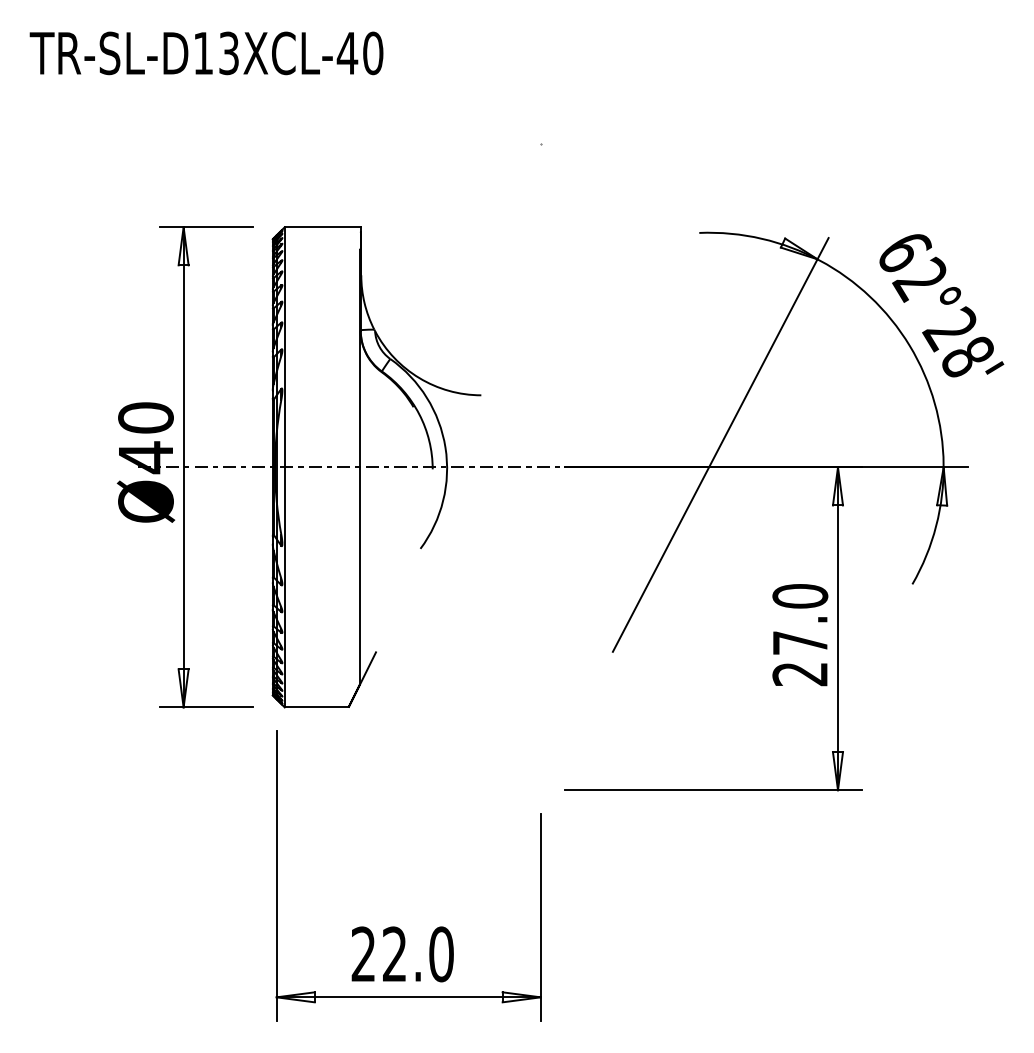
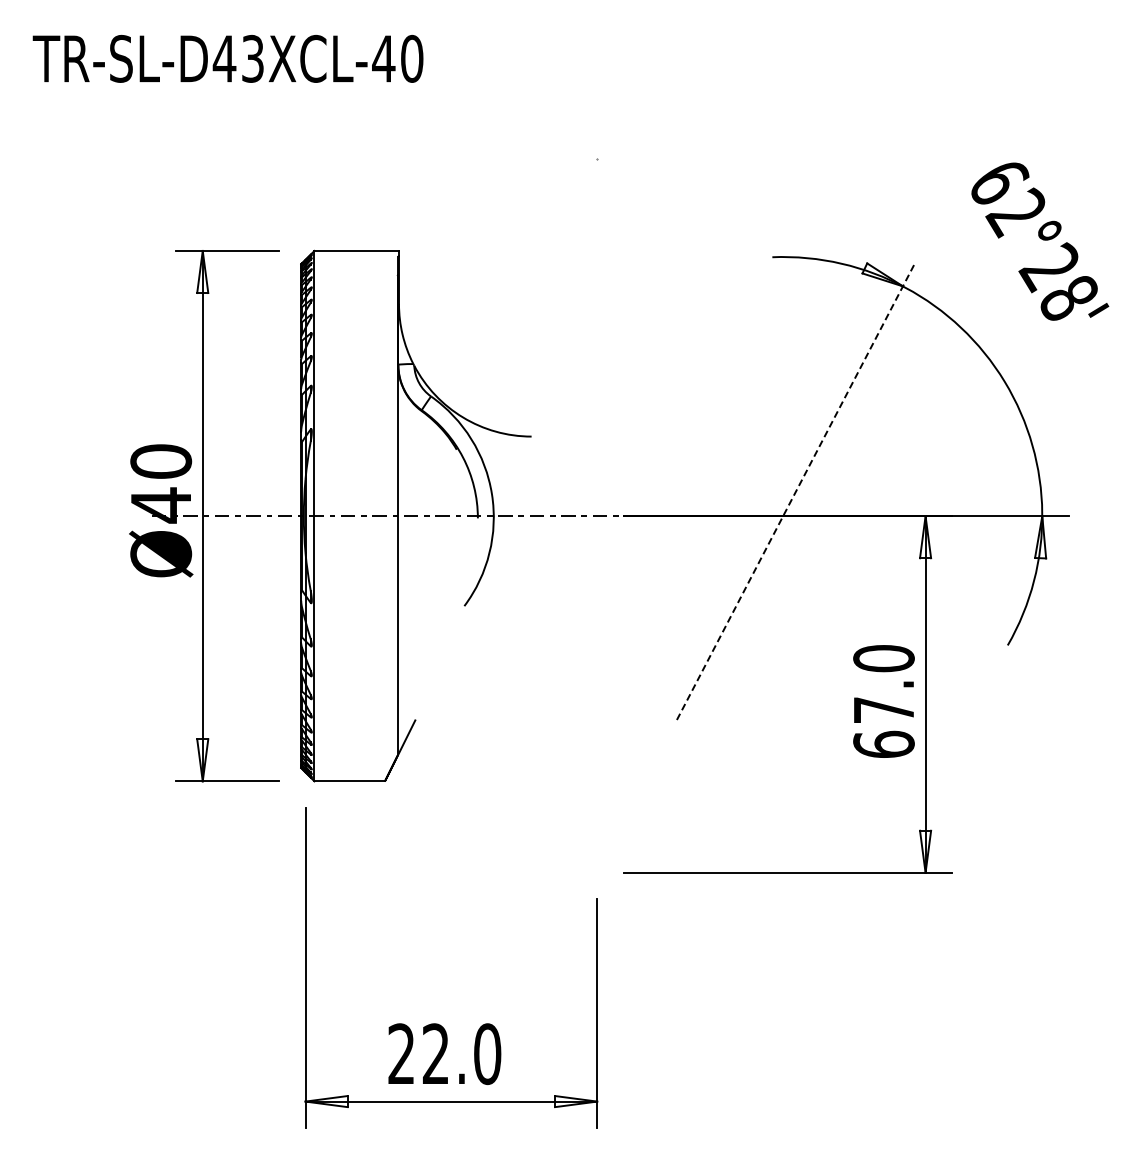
text: (203, 53) -> (224, 58), TR-SL-D13XCL-40 -> TR-SL-D43XCL-40
text: (942, 305) -> (1040, 241), moved
line: (721, 445) -> (796, 491), solid -> dashed
text: (799, 673) -> (883, 743), 27.0 -> 67.0

